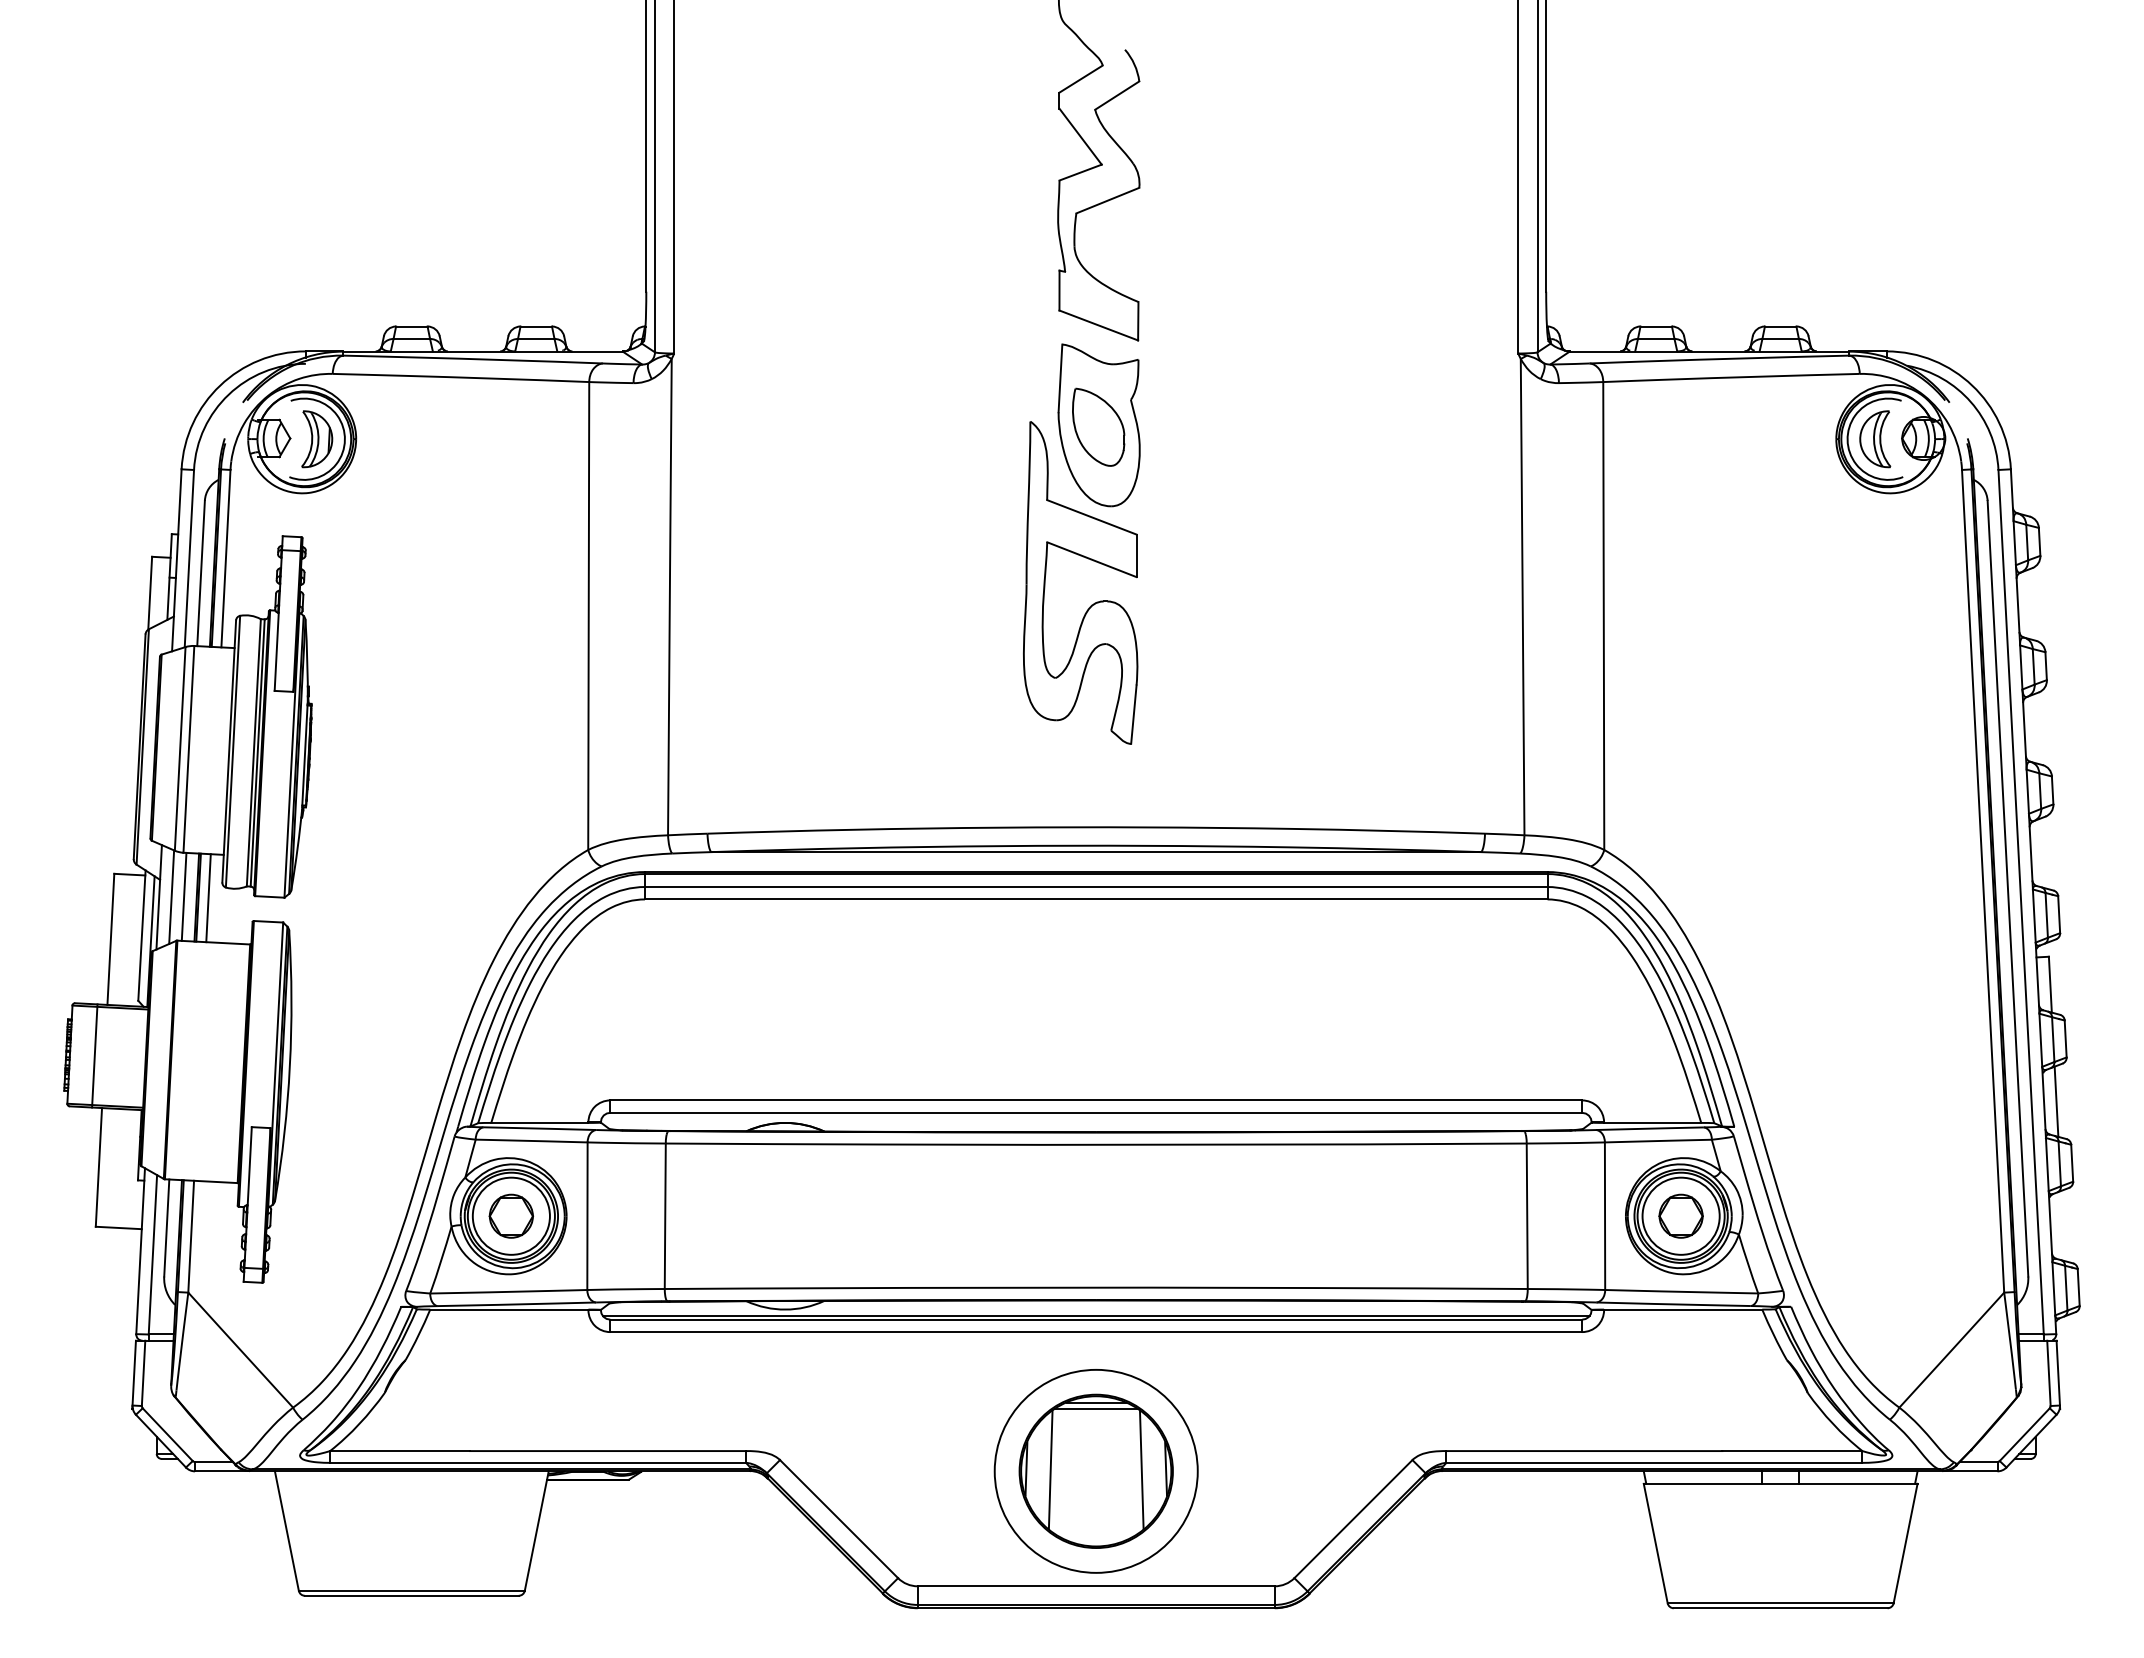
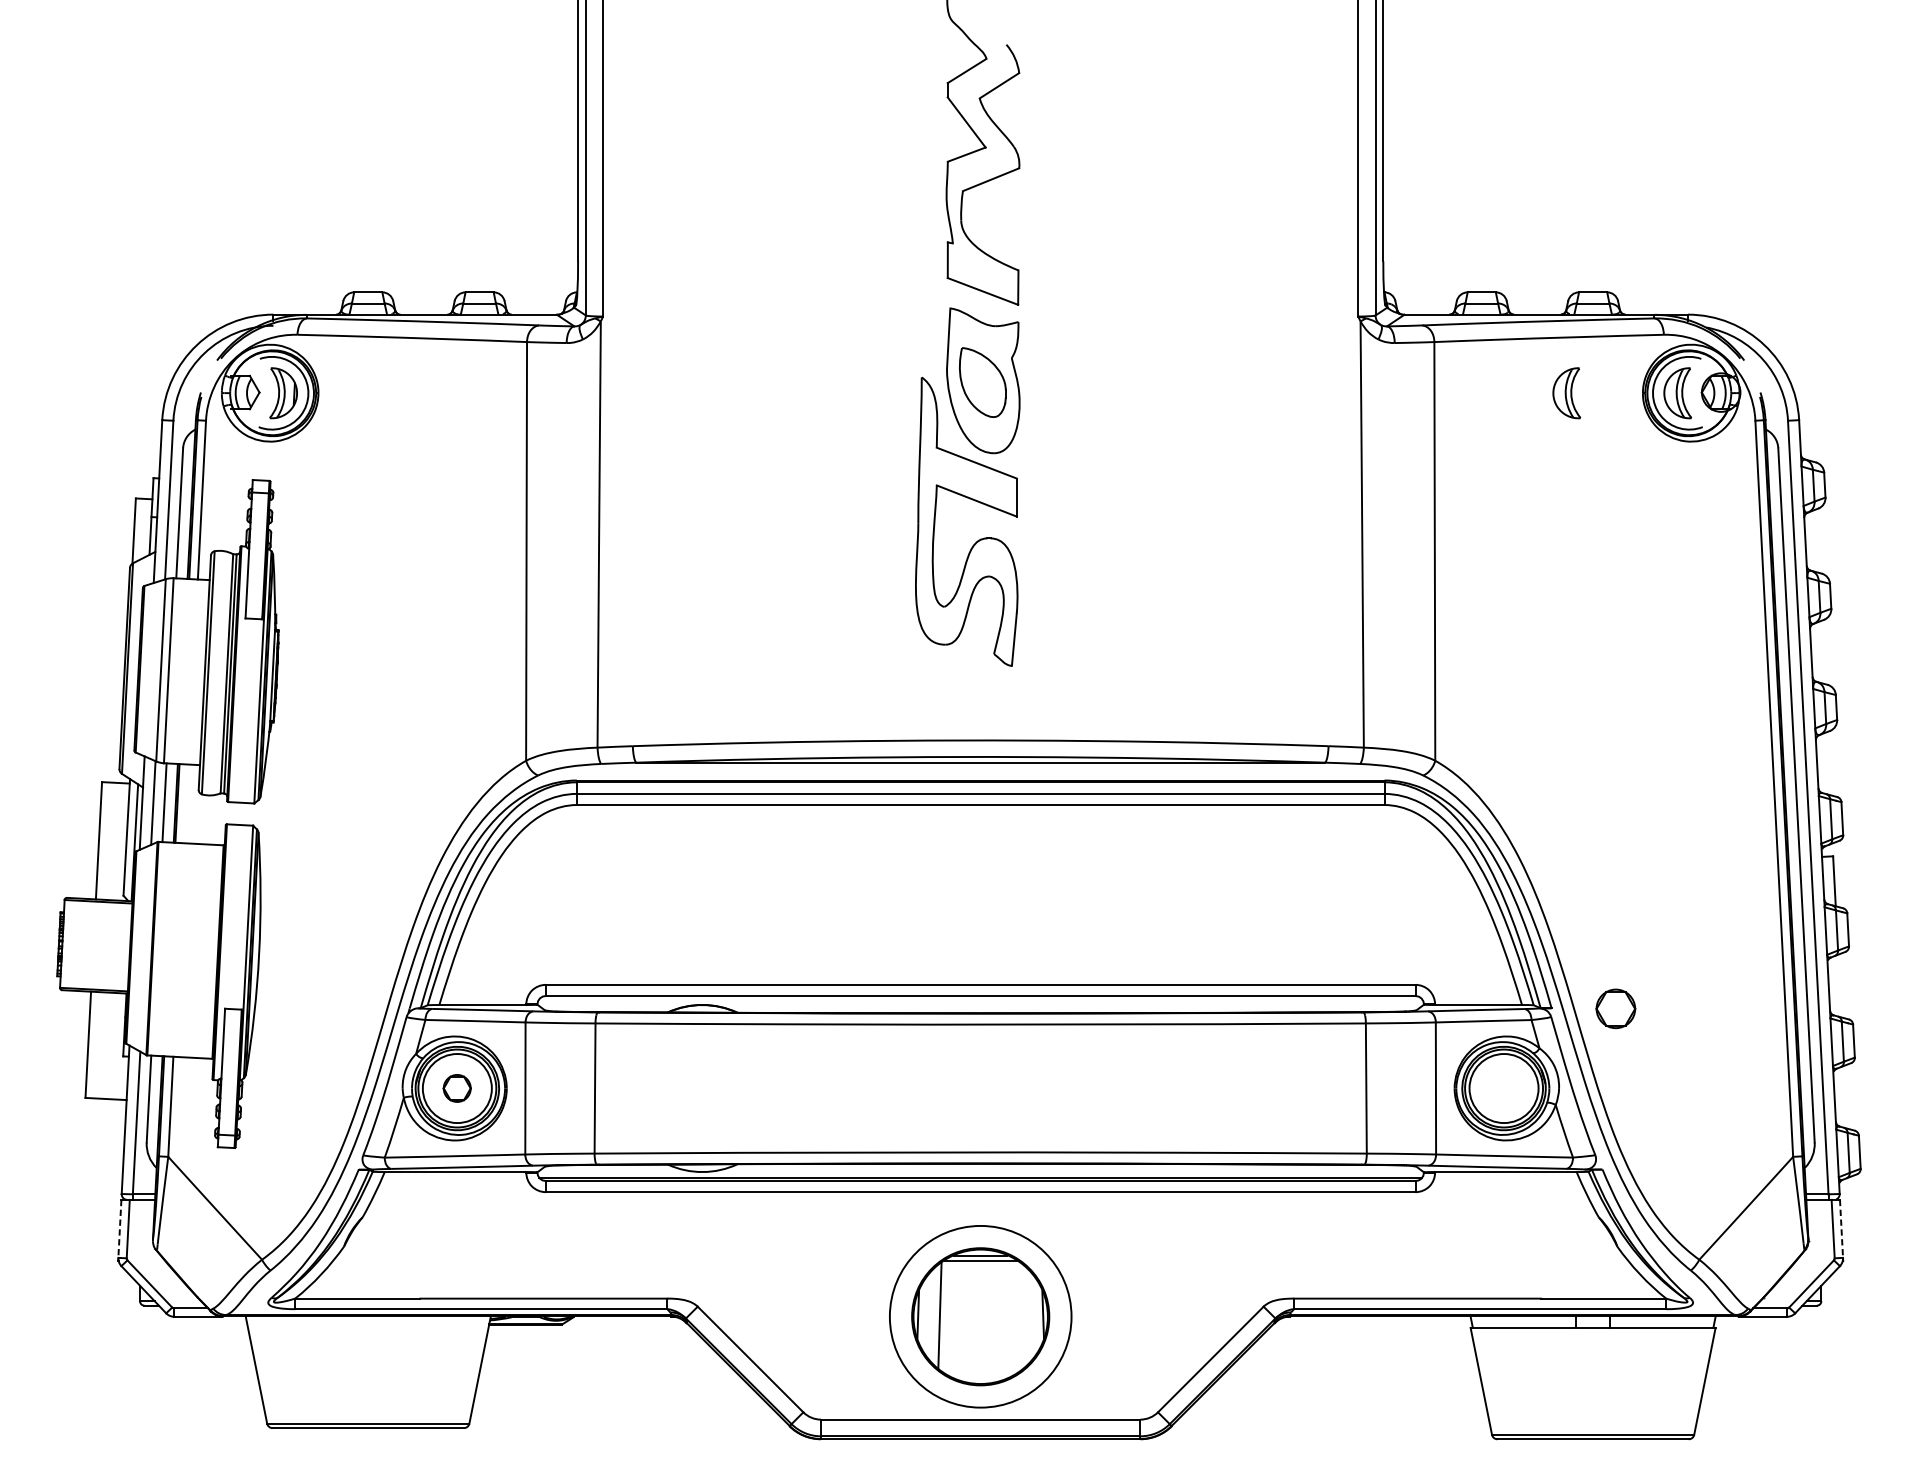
part: (1751, 439) -> (1567, 393), added
line: (208, 898) -> (186, 804), removed
line: (94, 1055) -> (84, 944), removed
line: (2056, 1101) -> (1839, 985), removed
part: (510, 1215) -> (456, 1087), size x0.7
part: (1680, 1215) -> (1615, 1008), moved
line: (2058, 1373) -> (1841, 1229), solid -> dashed
line: (134, 1375) -> (120, 1231), solid -> dashed
line: (1141, 1469) -> (1021, 1315), removed

